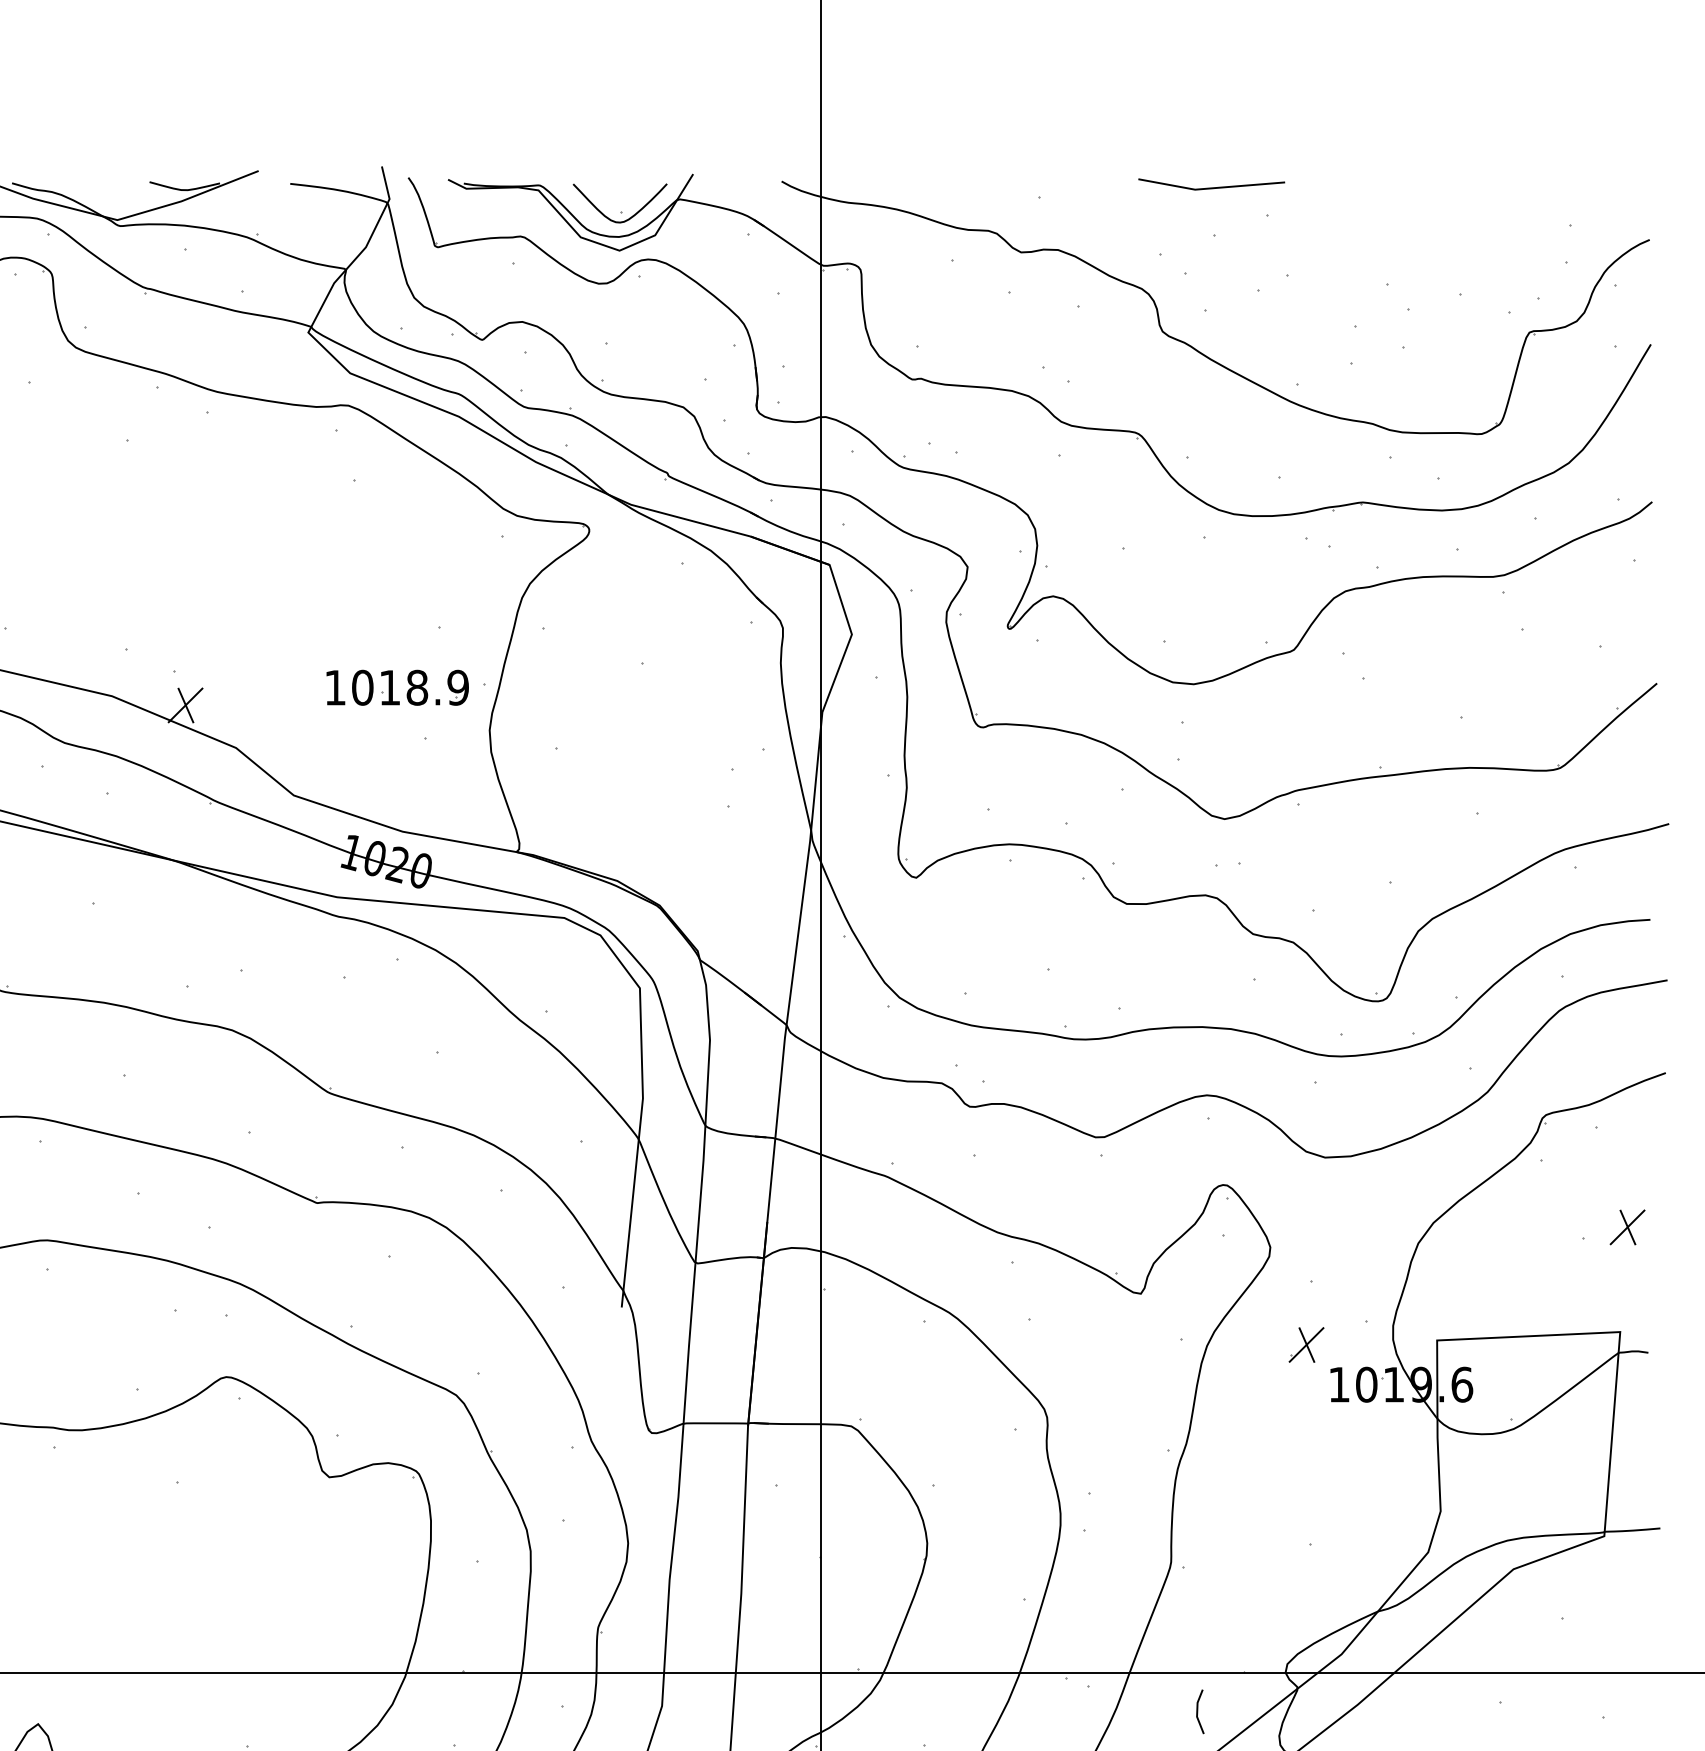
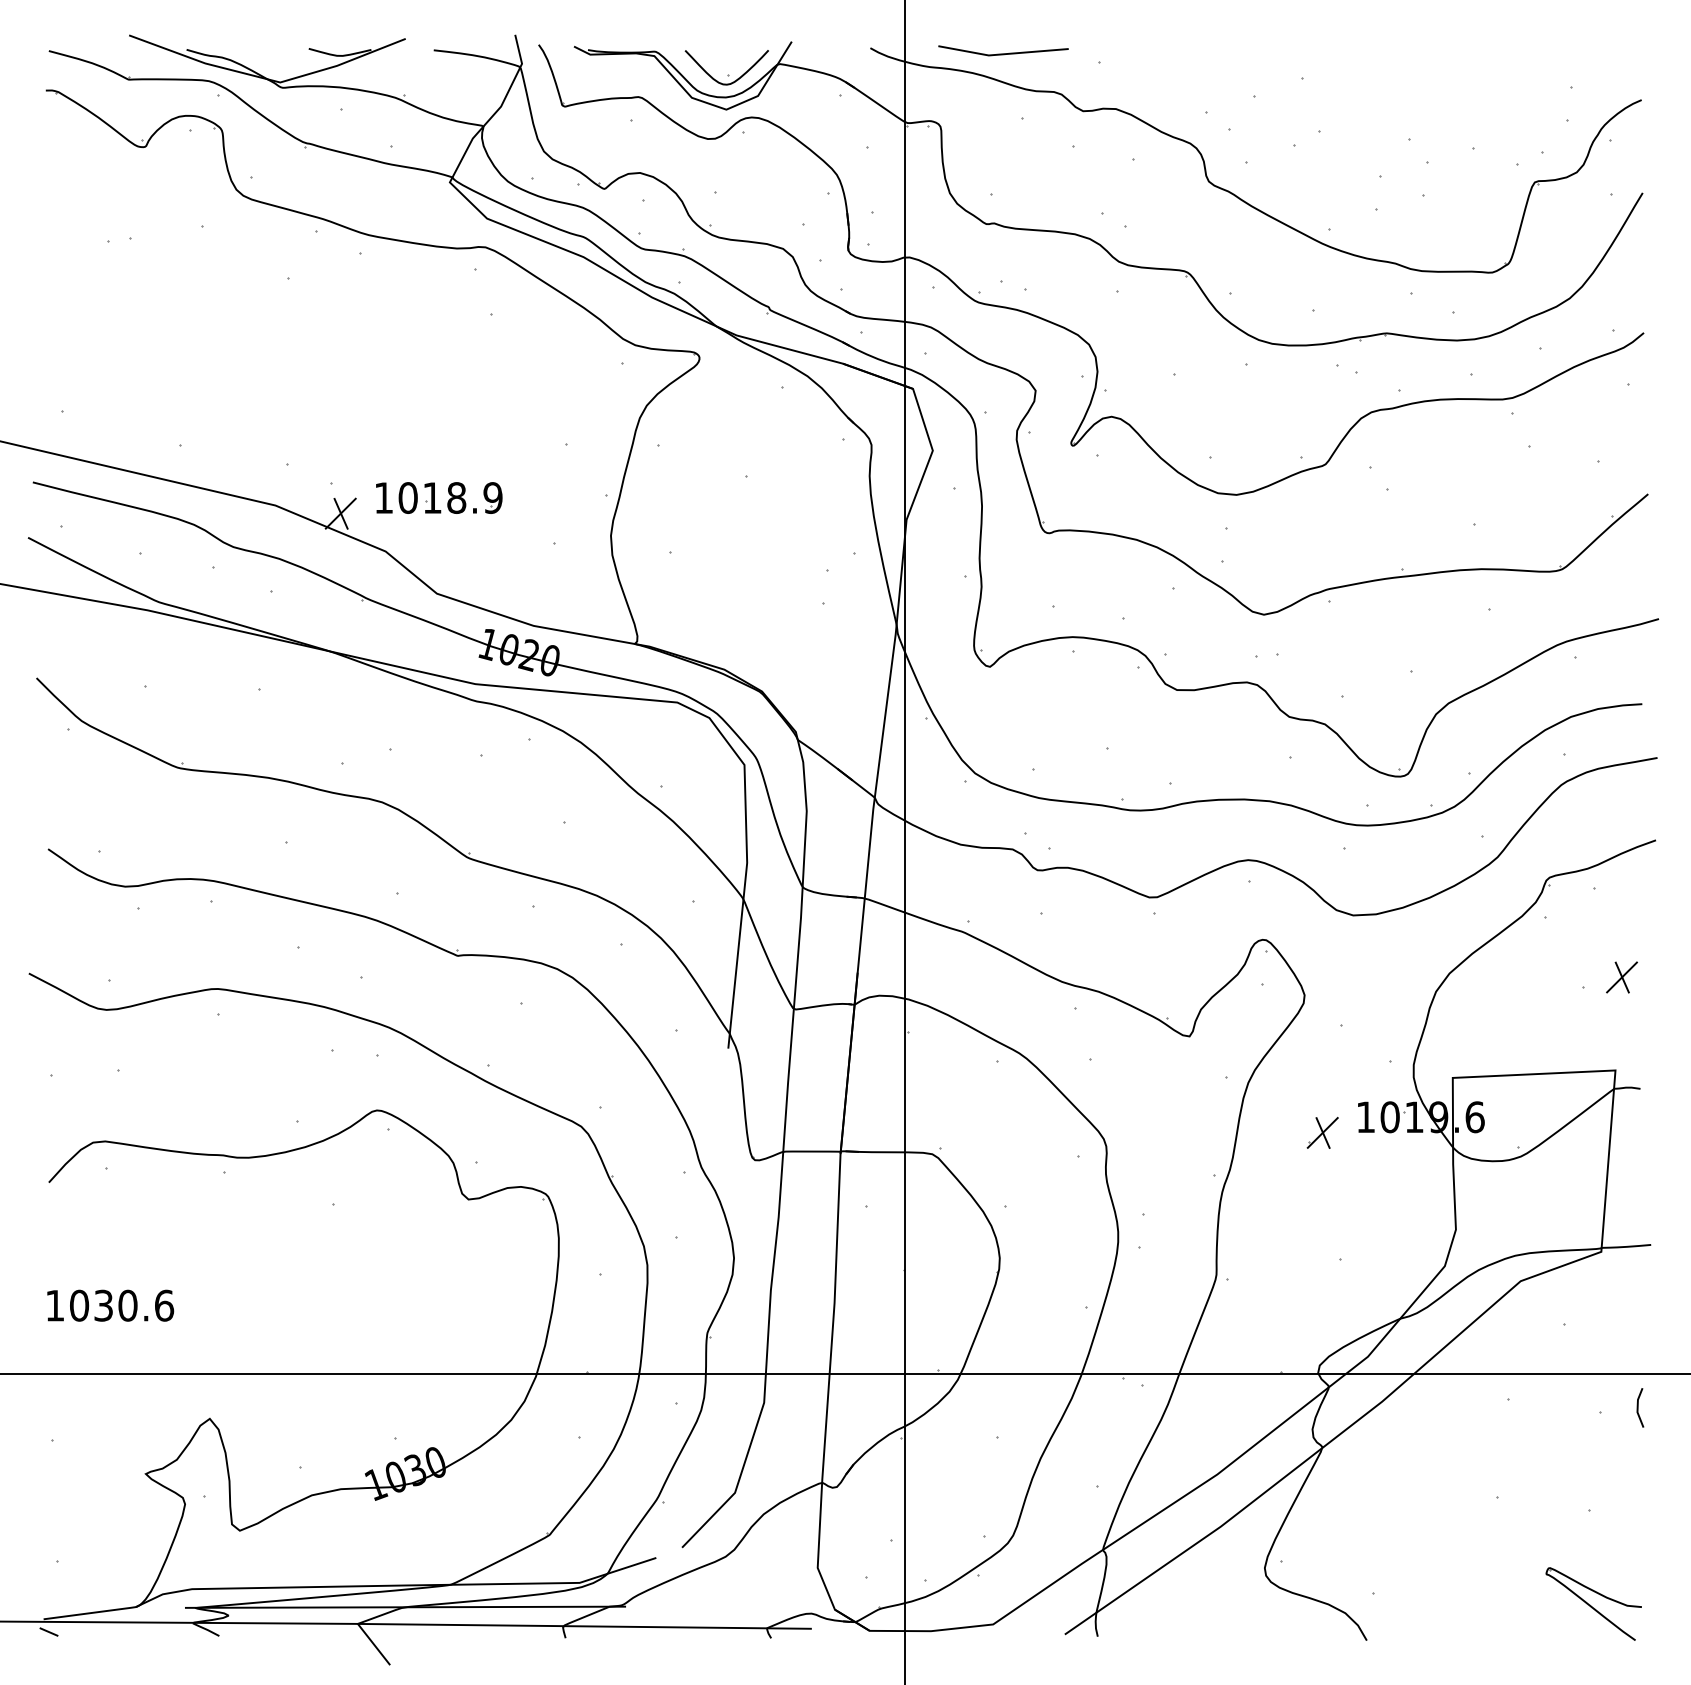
line: (1211, 187) -> (1003, 53), moved
part: (397, 687) -> (439, 497), moved
part: (1306, 1344) -> (1322, 1132), moved
line: (1198, 1711) -> (1638, 1407), moved

